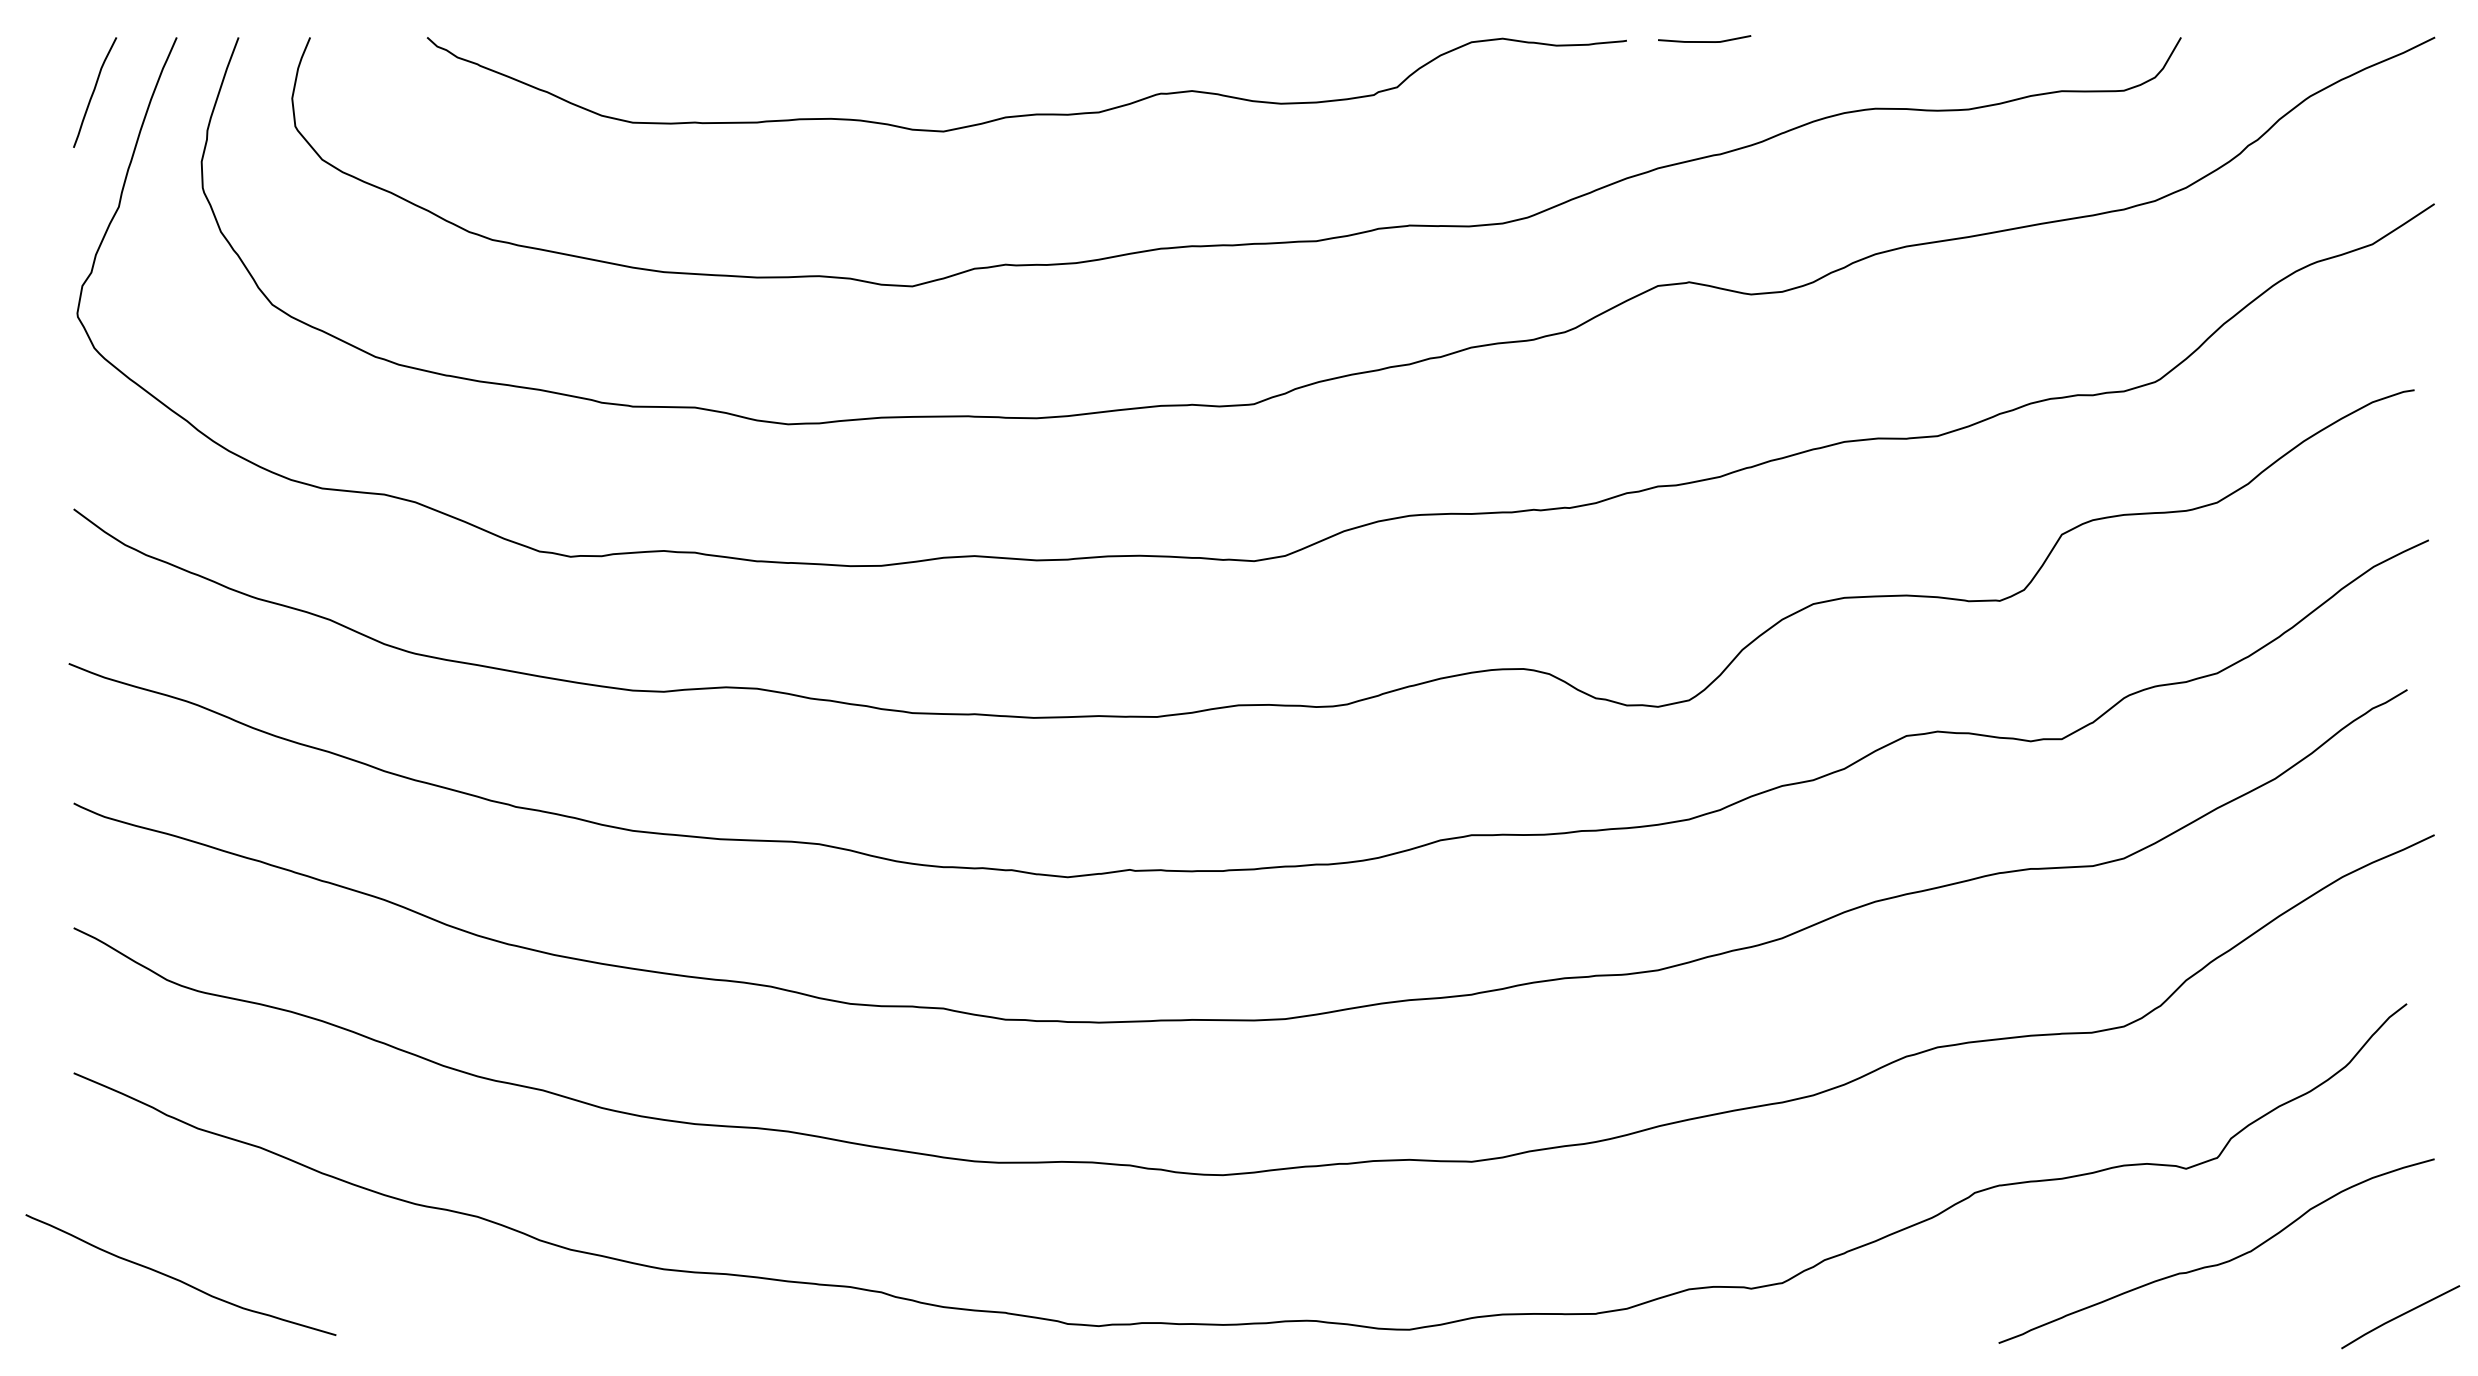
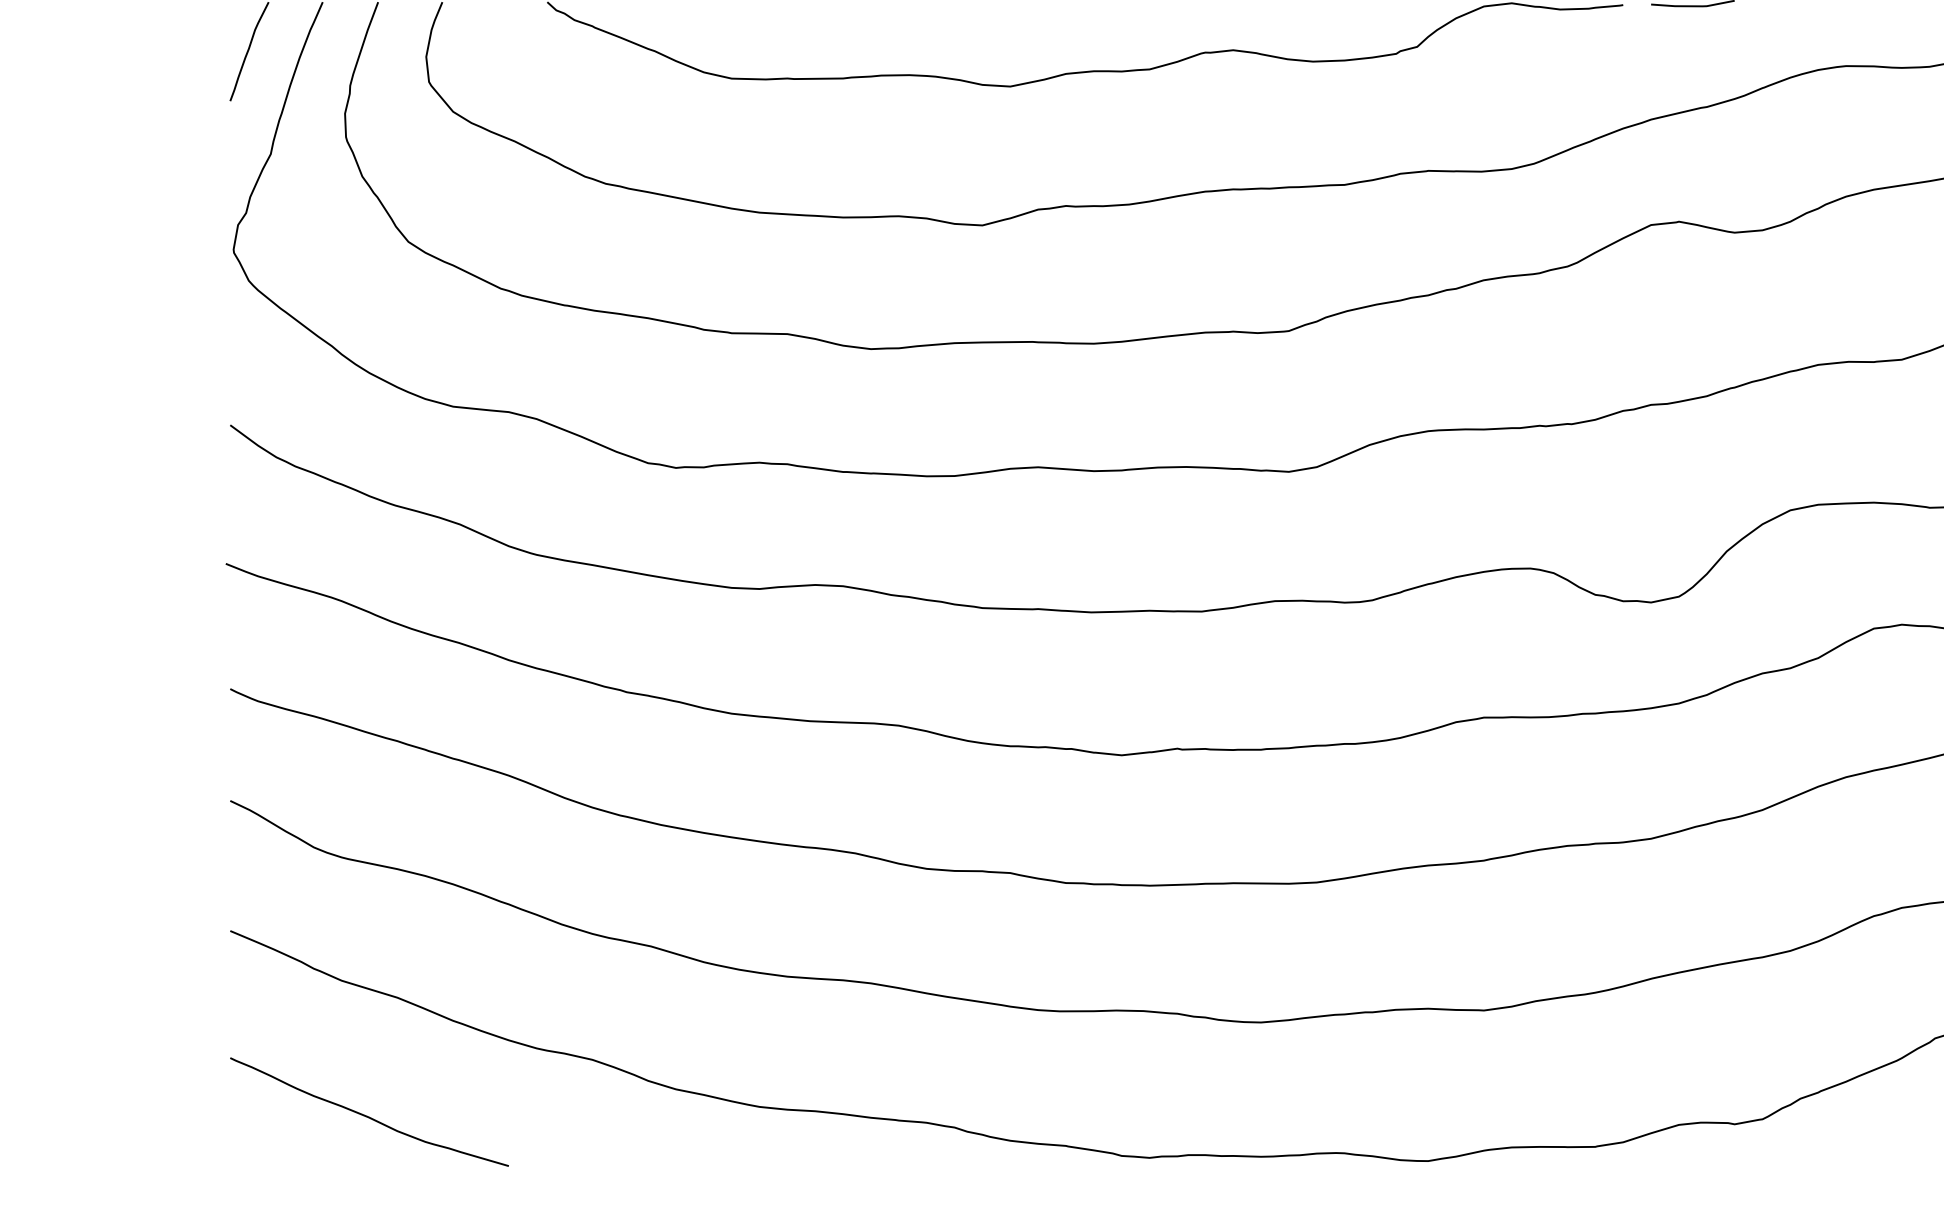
curve: (177, 1278) -> (366, 1115), moved

